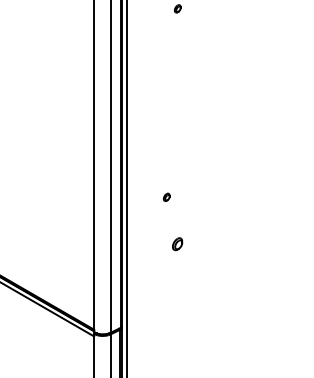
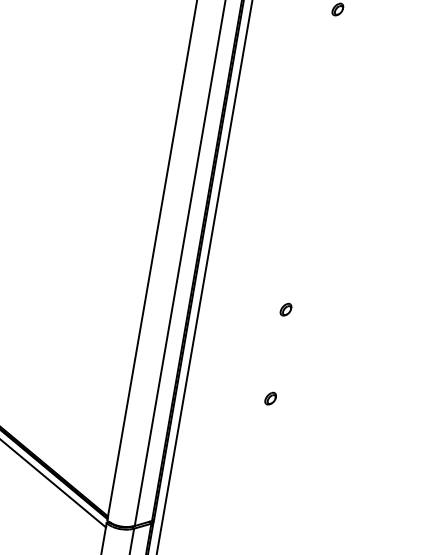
part: (166, 196) -> (285, 308), moved
part: (177, 243) -> (270, 397), size x0.62

